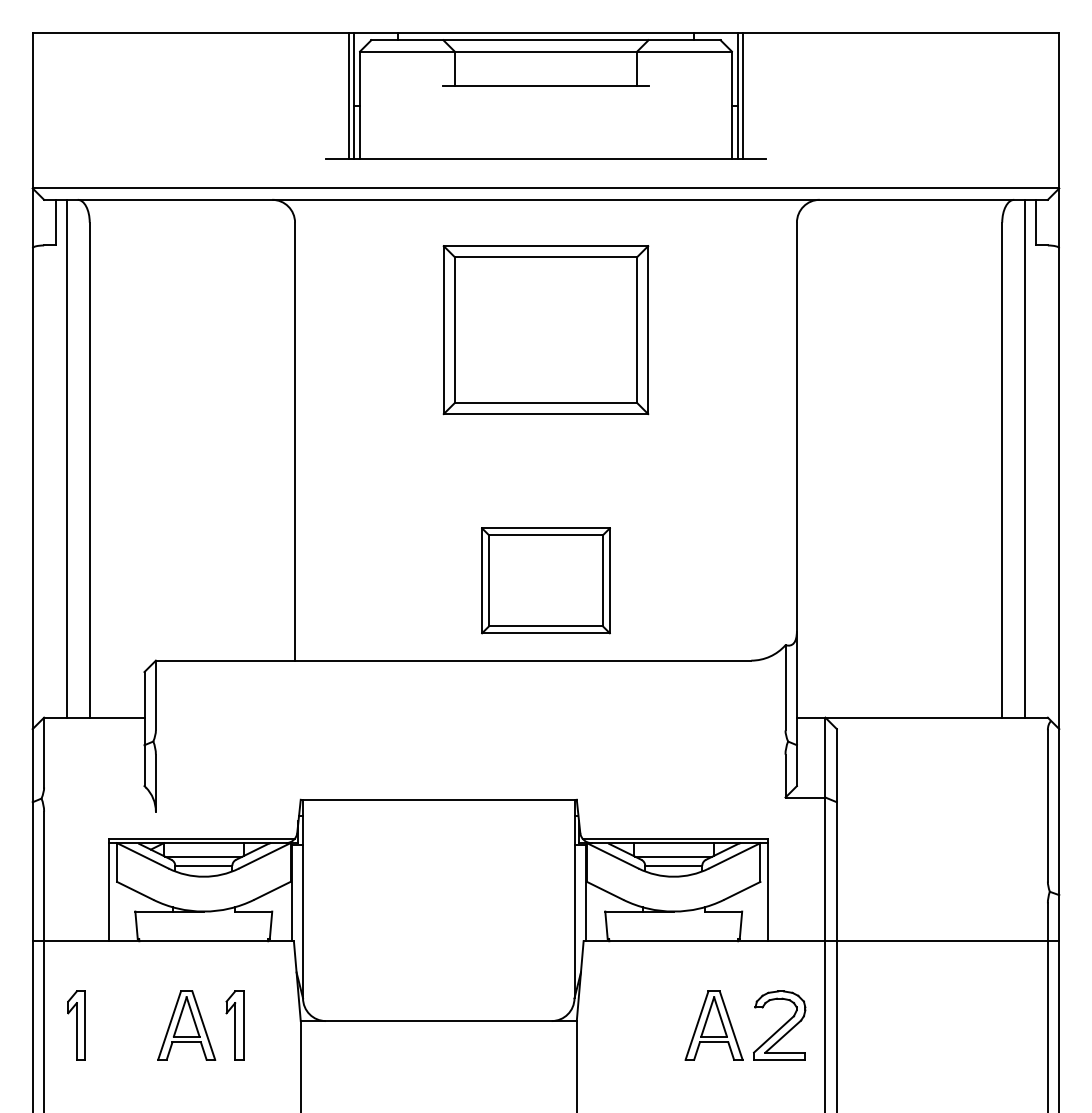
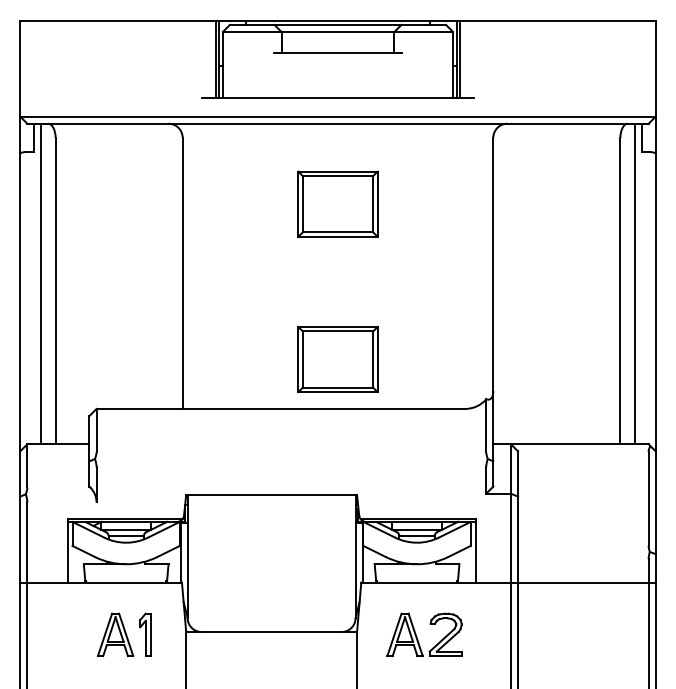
part: (545, 328) -> (337, 203), size x0.62
part: (76, 1025) -> (47, 634), removed
part: (734, 1028) -> (417, 636), moved

